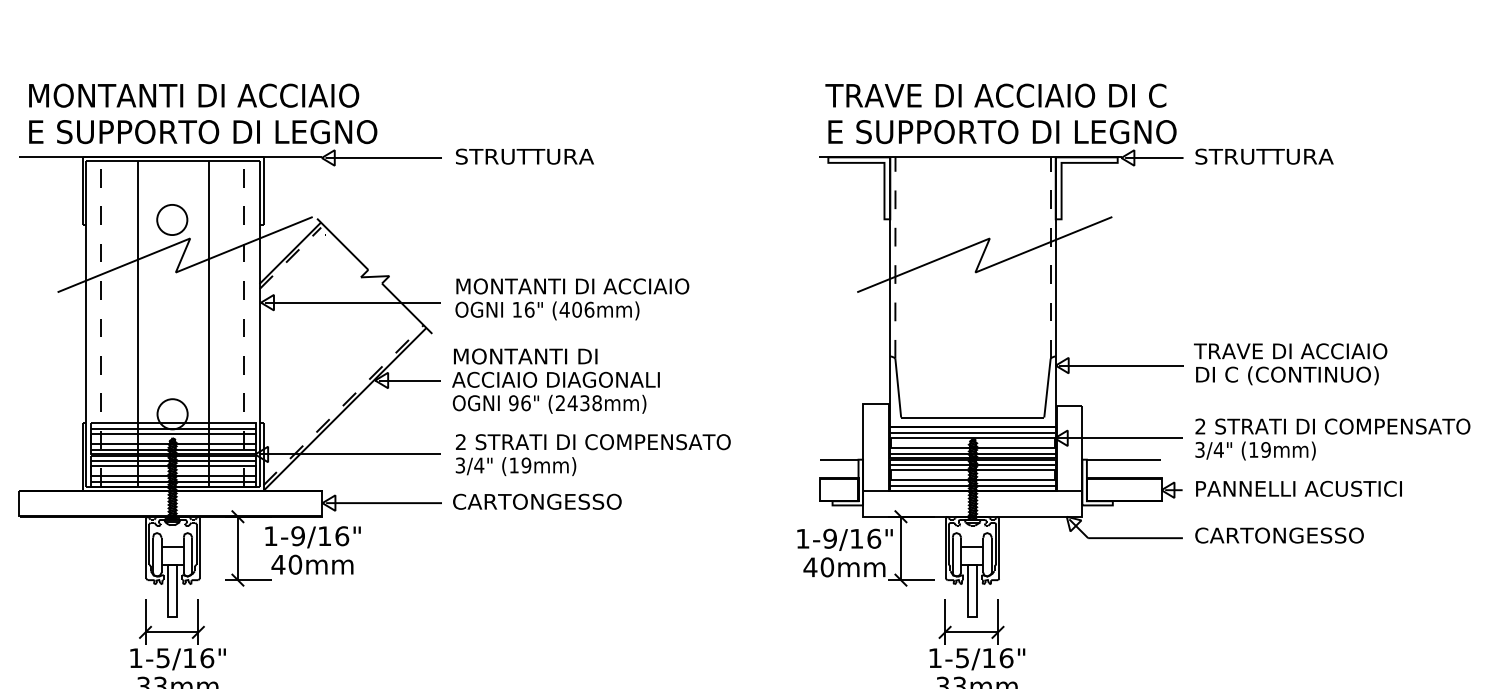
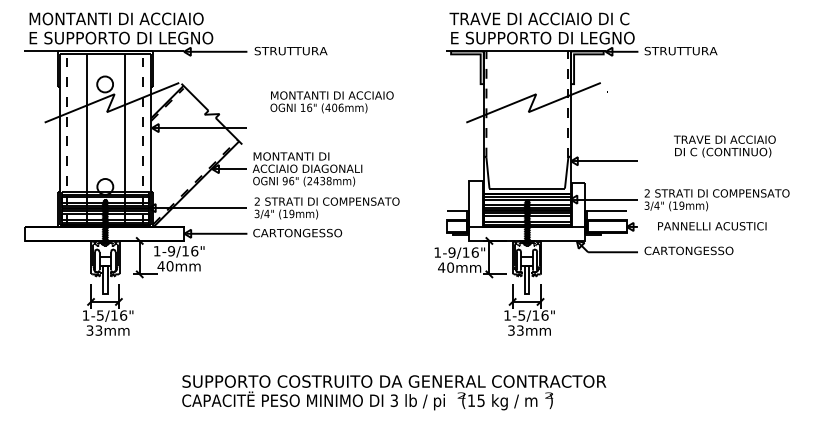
text: (571, 299) -> (331, 102), moved
text: (1289, 364) -> (724, 146), moved
text: (1299, 489) -> (712, 226), moved

